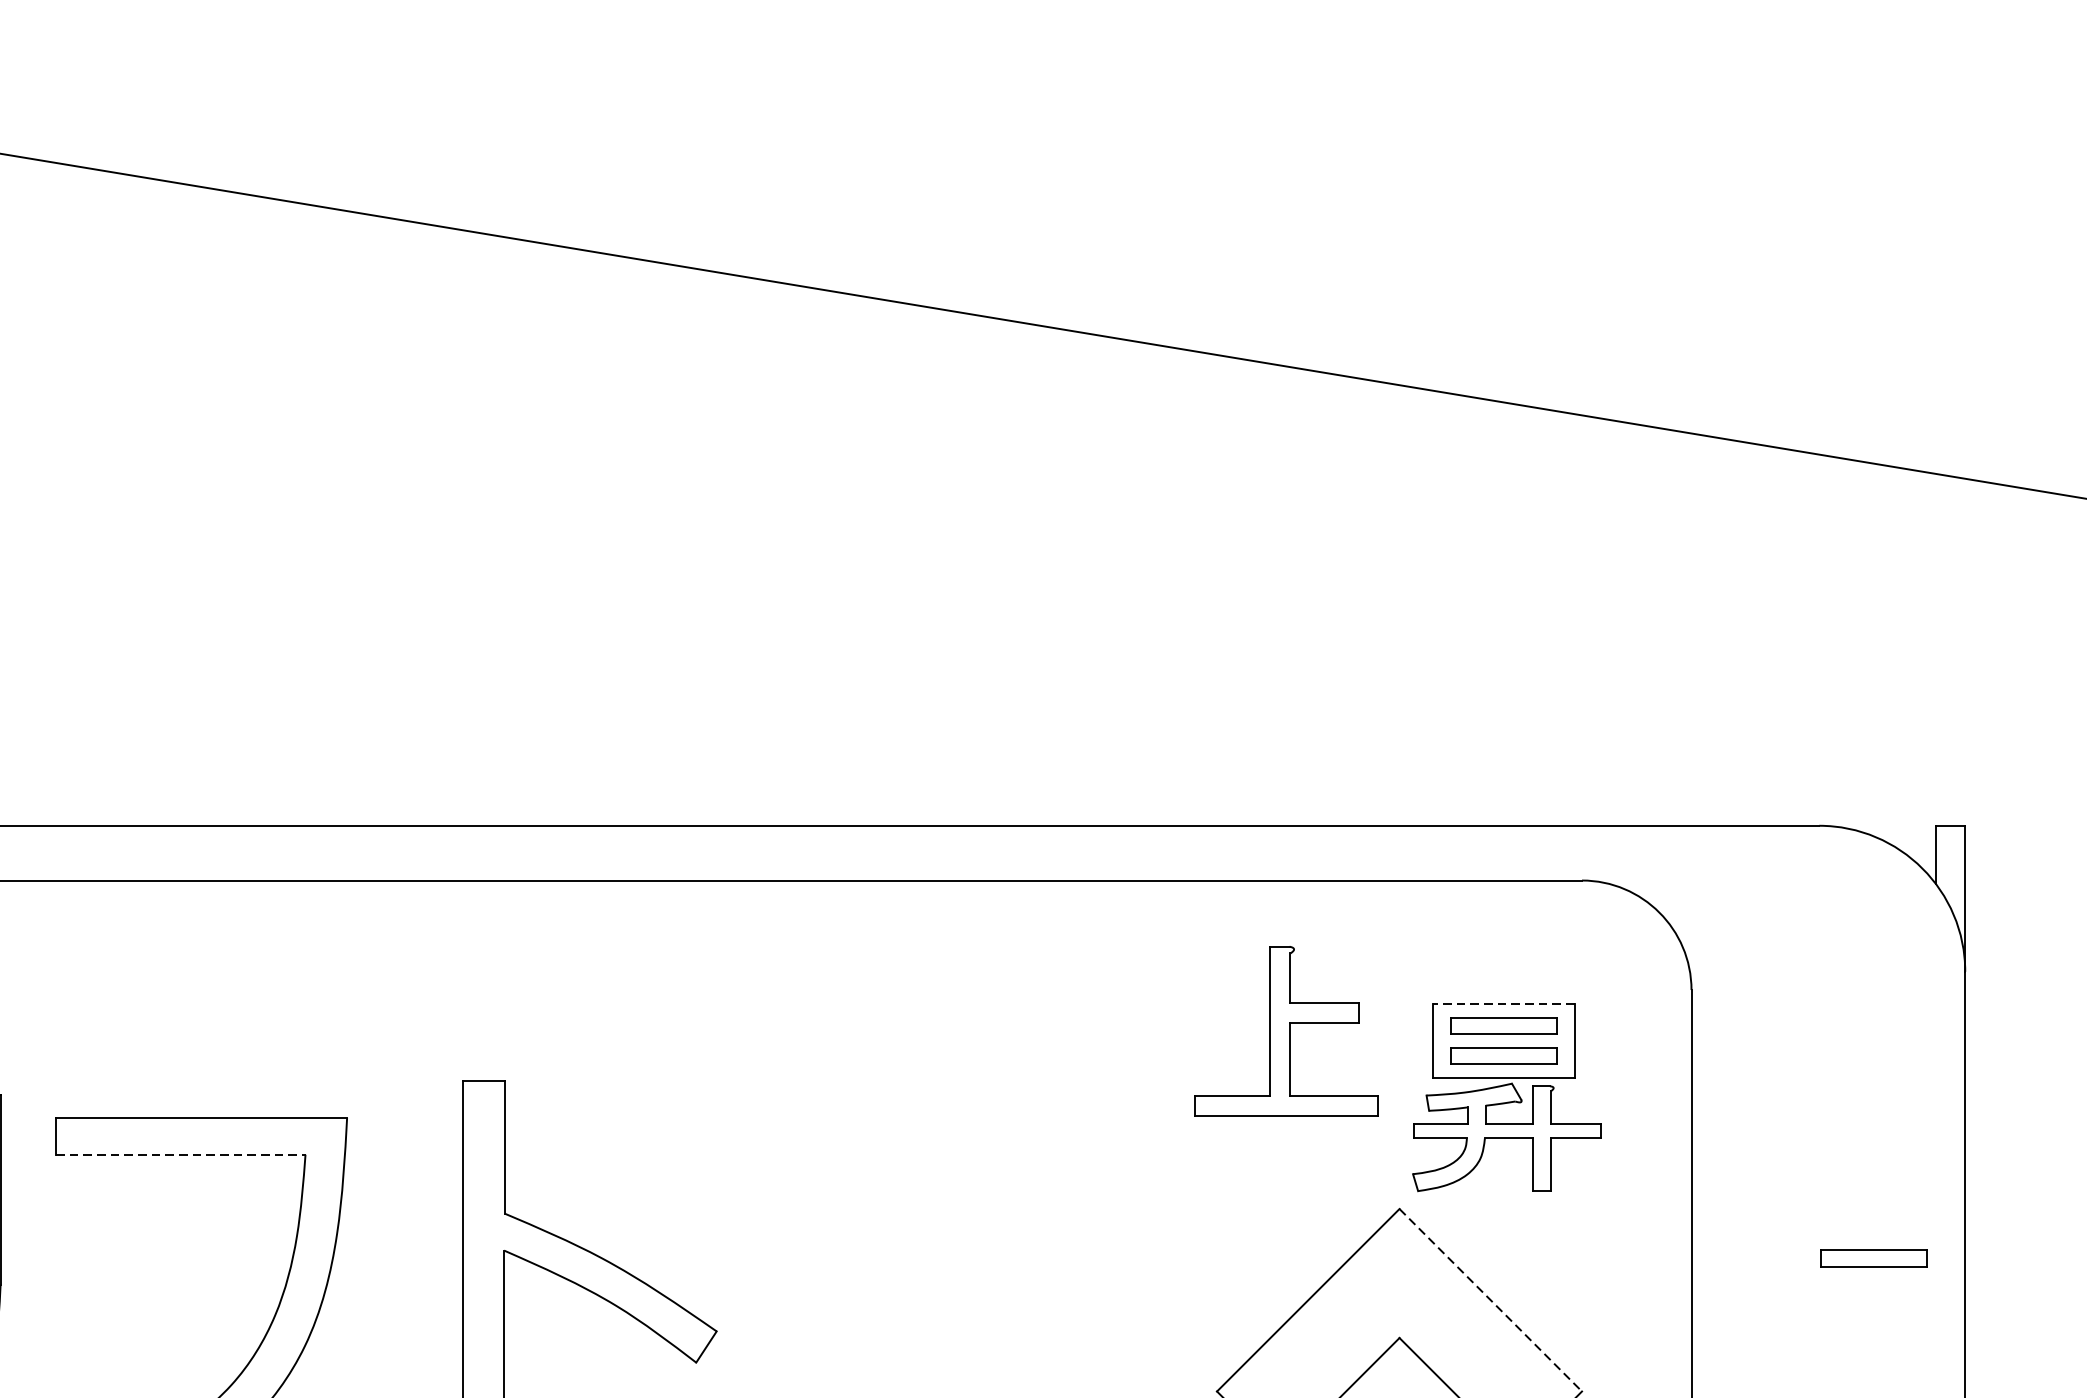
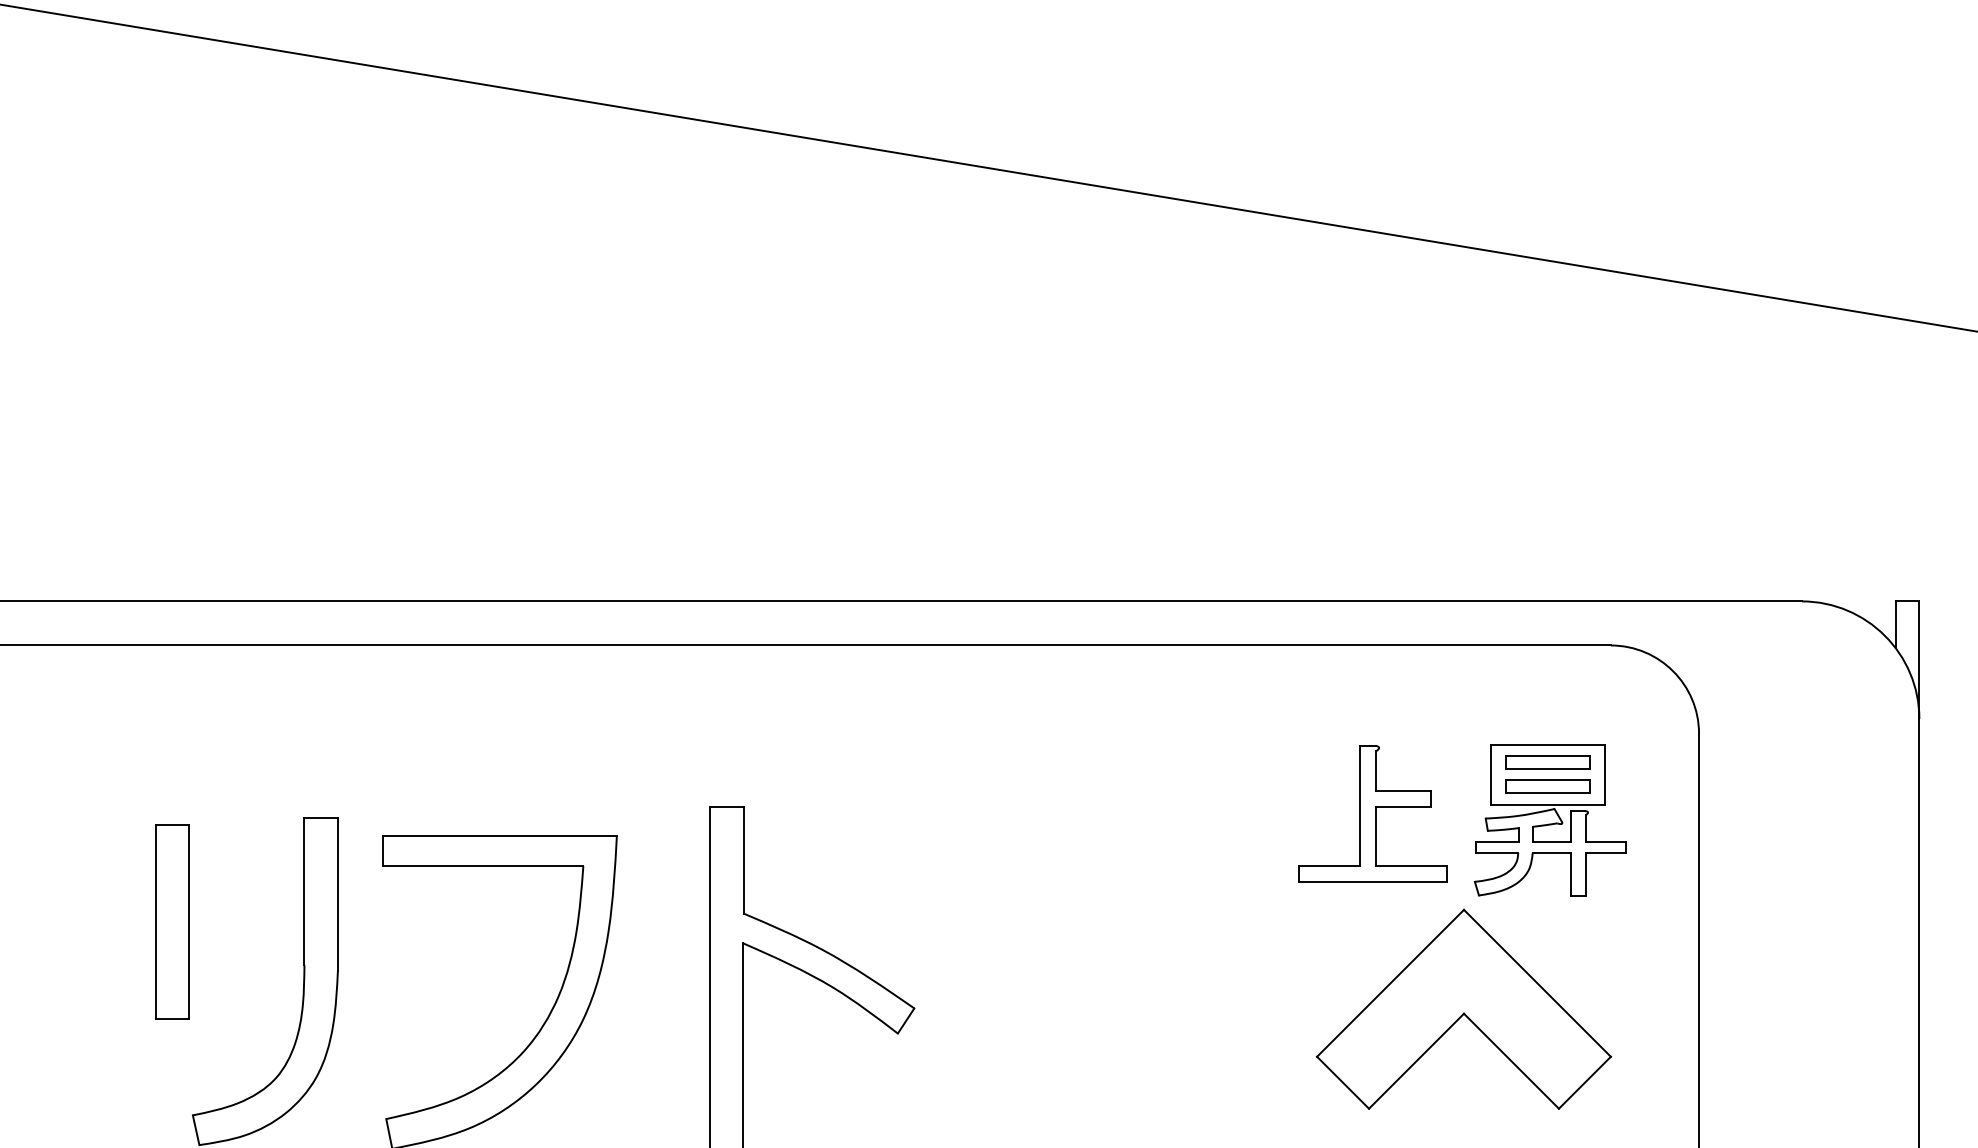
line: (1503, 1004) -> (1547, 745), dashed -> solid
part: (1285, 1030) -> (1372, 813), moved
line: (181, 1155) -> (483, 866), dashed -> solid
part: (1873, 1258) -> (1845, 949), removed
line: (1490, 1300) -> (1537, 983), dashed -> solid

